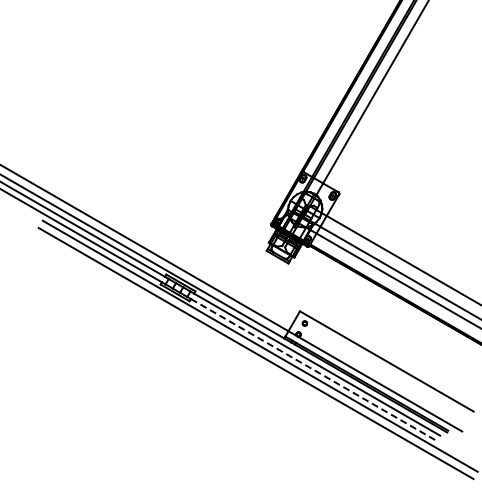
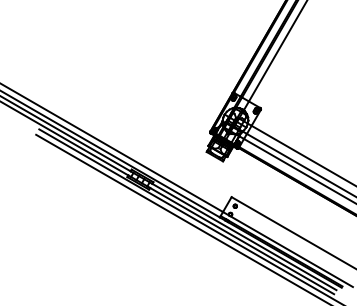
line: (314, 370) -> (242, 241), dashed -> solid

